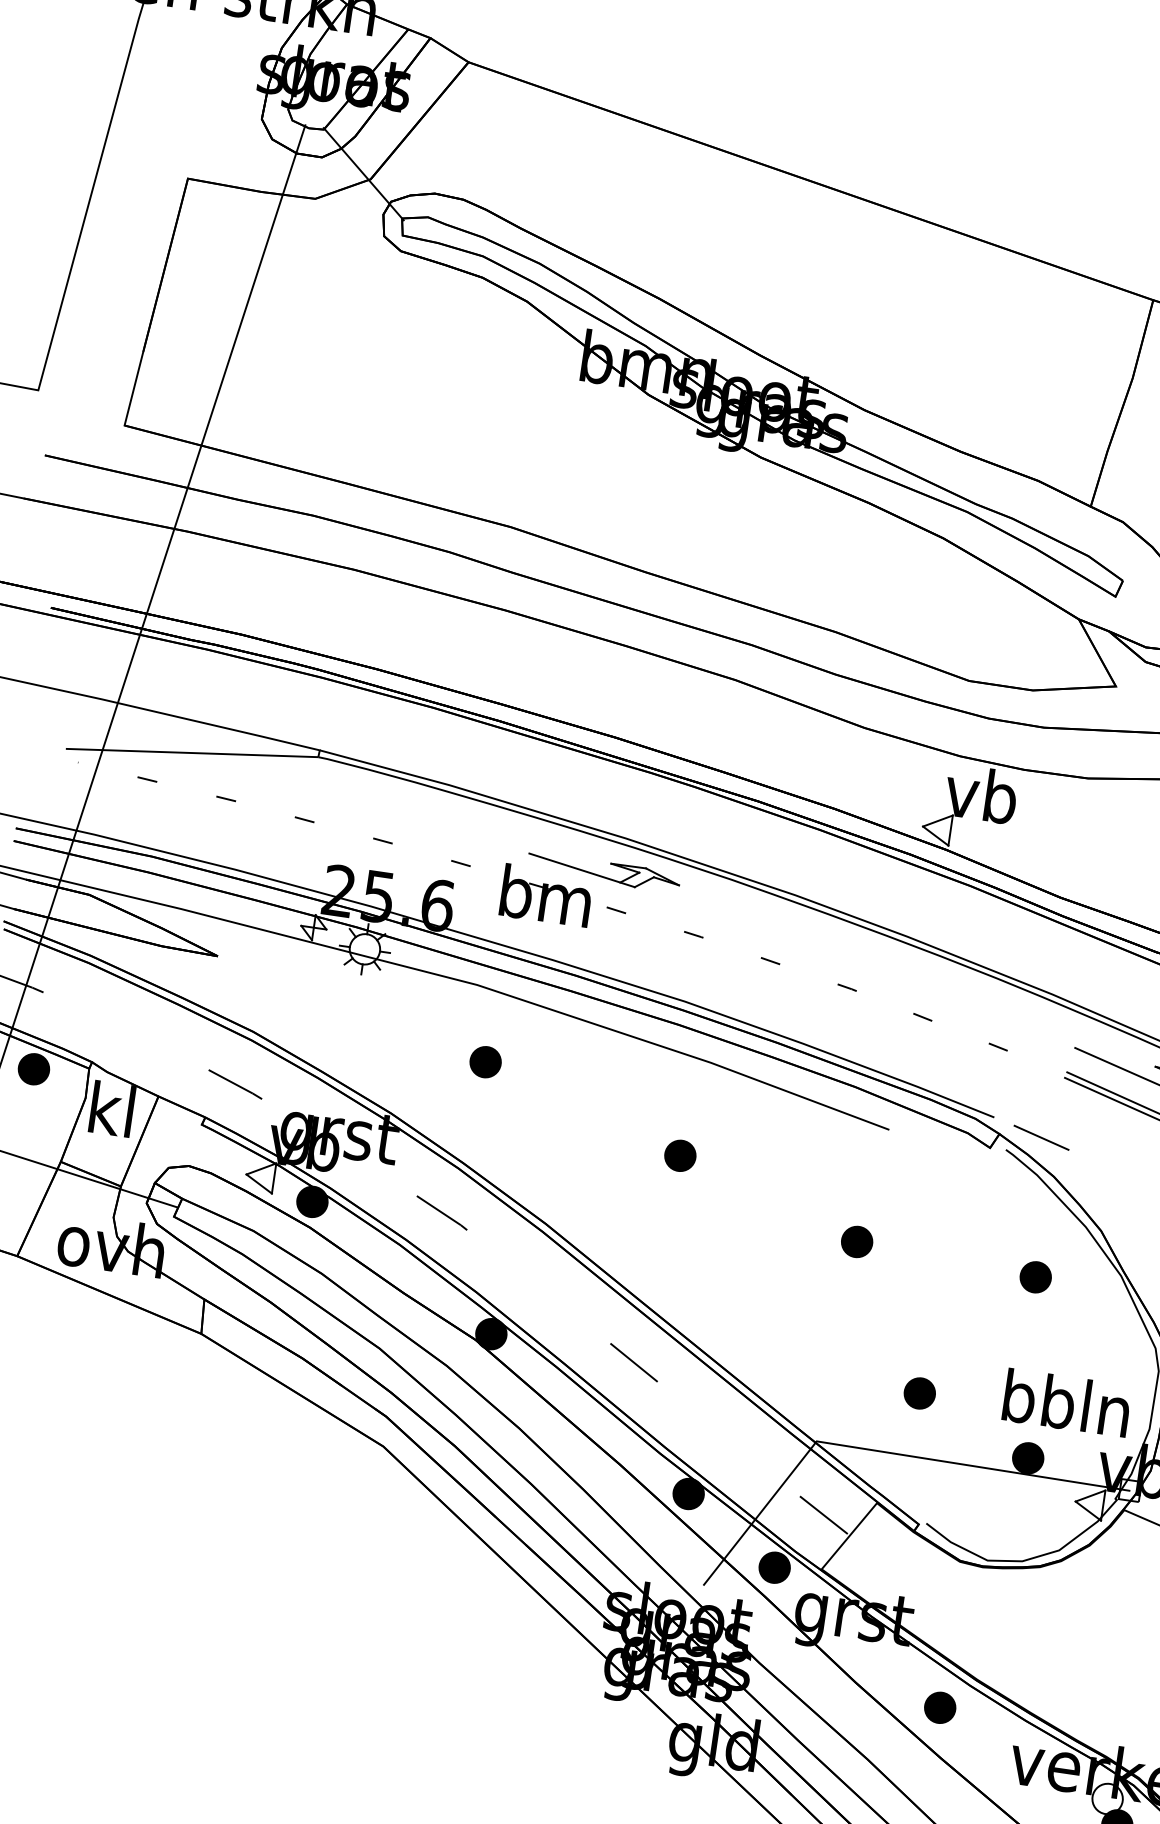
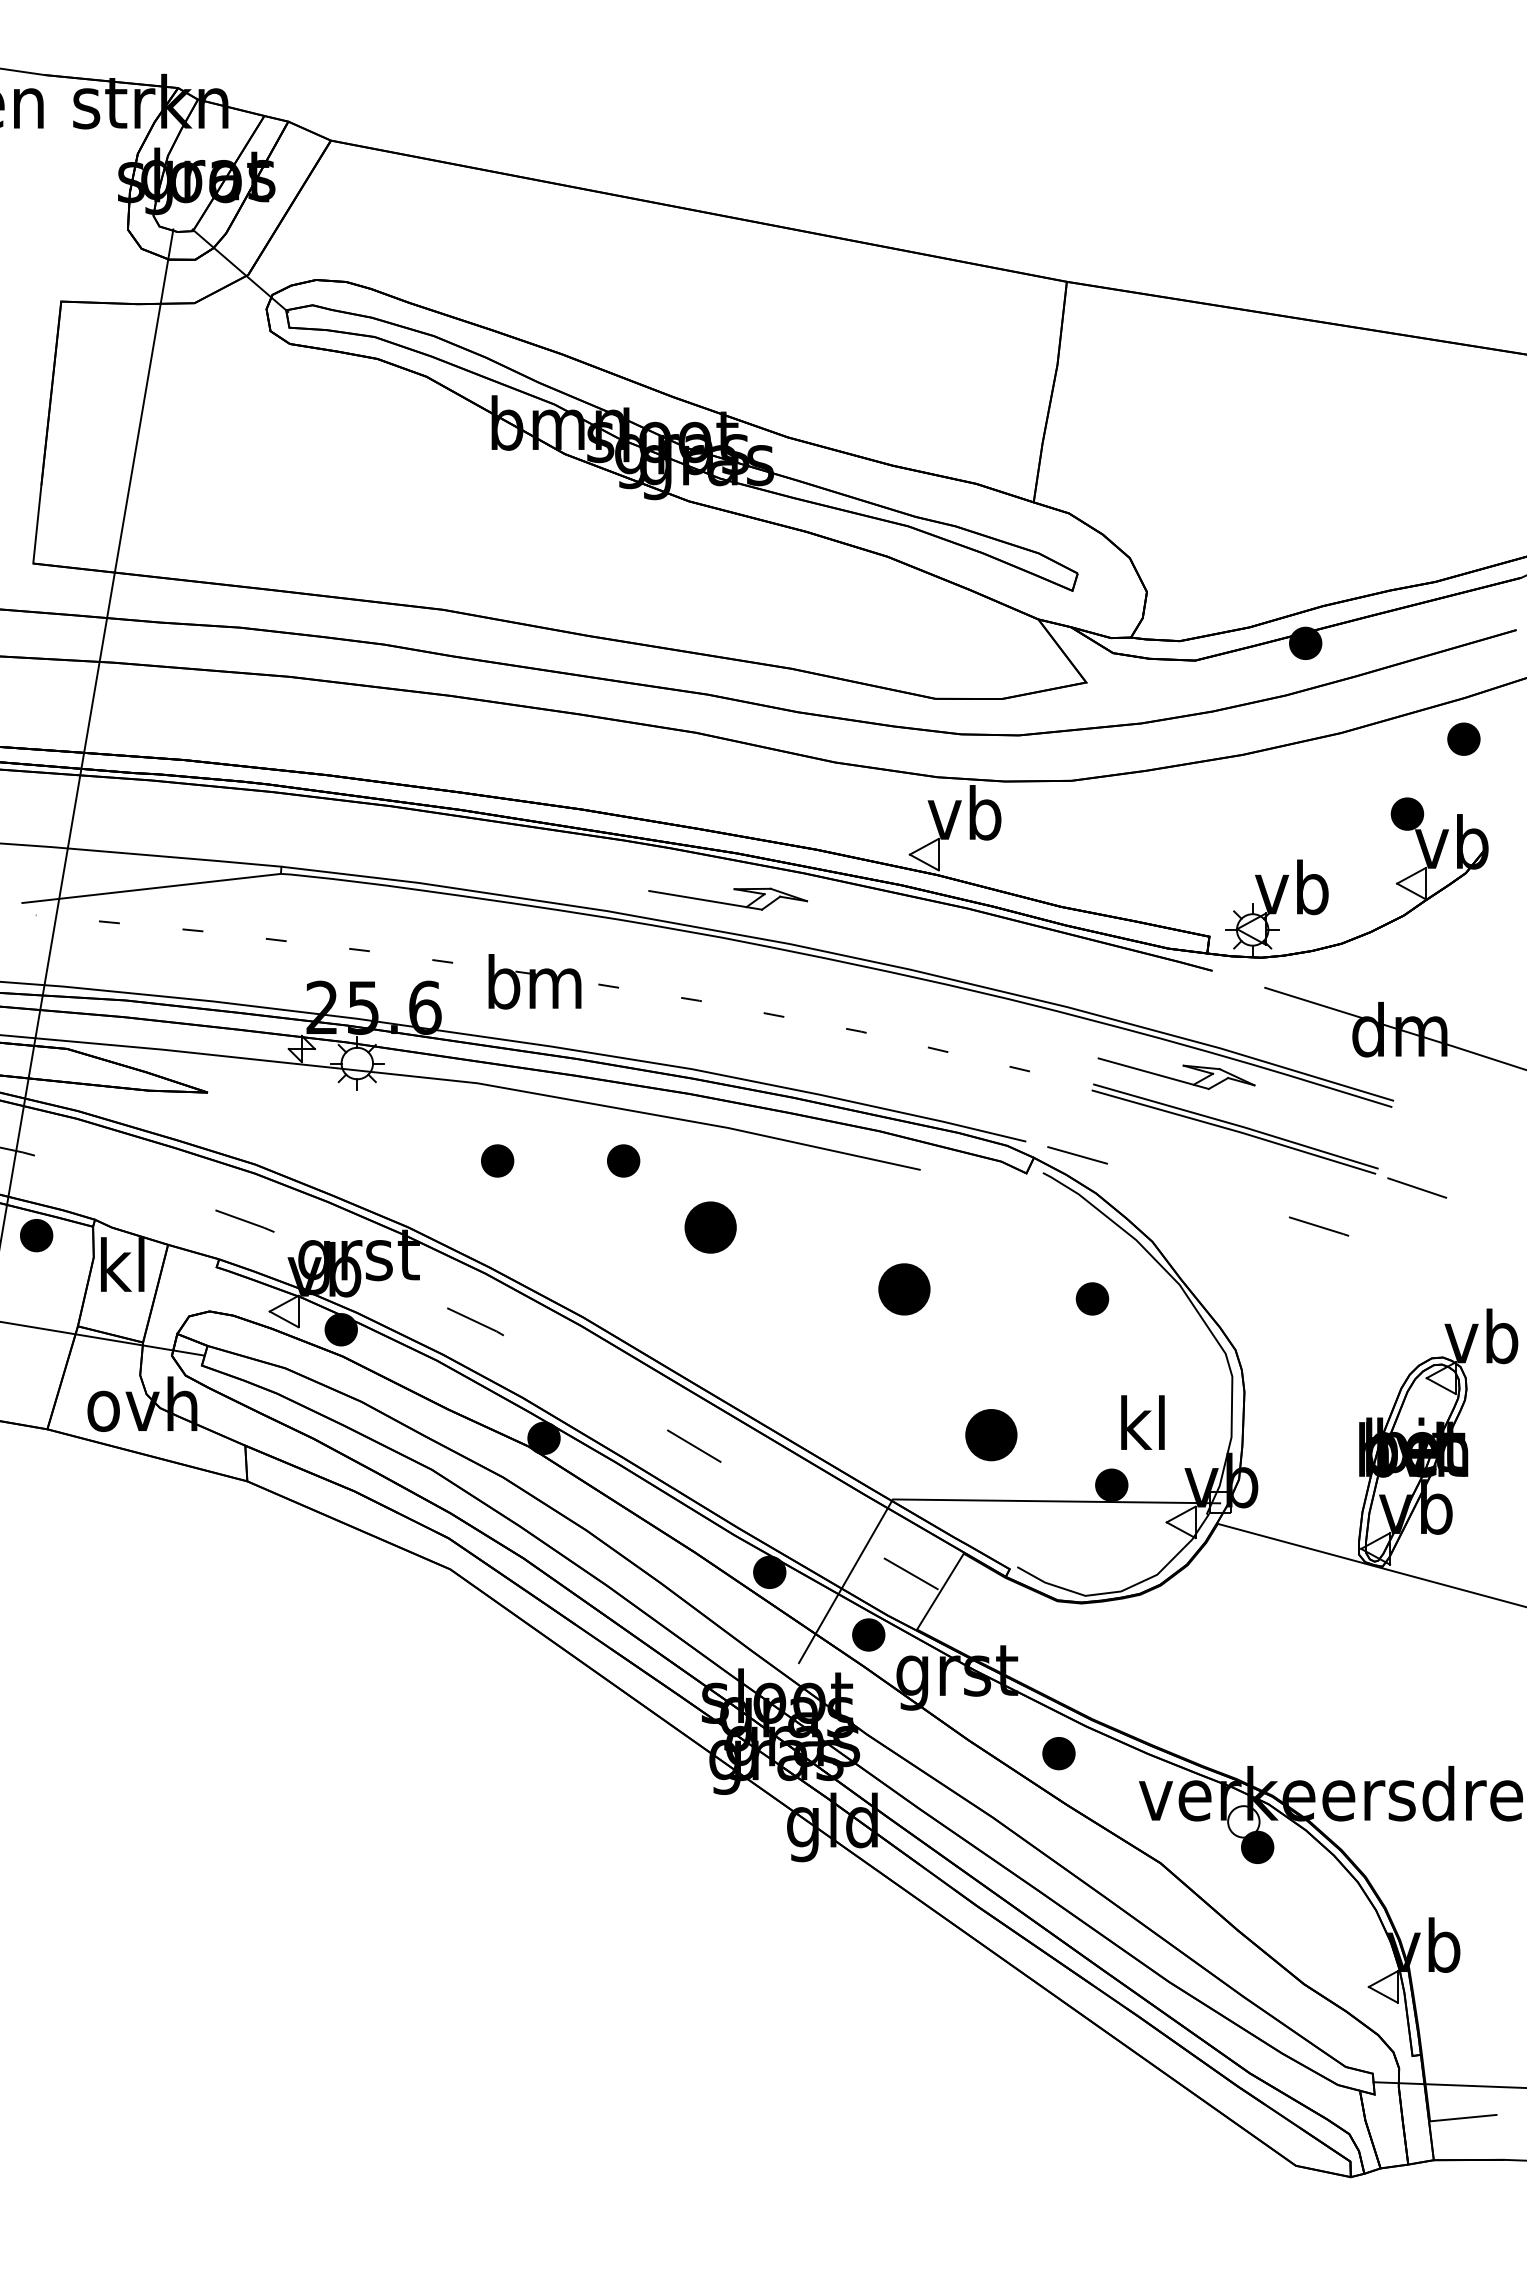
part: (604, 871) -> (728, 898), moved
part: (606, 1079) -> (623, 1160), added
part: (680, 1155) -> (710, 1227), size x1.6
part: (857, 1242) -> (904, 1289), size x1.6
part: (919, 1392) -> (990, 1434), size x1.6
text: (1067, 1402) -> (1143, 1422), bbln -> kl

